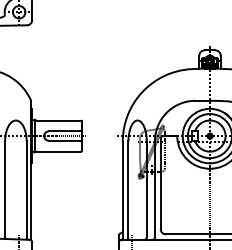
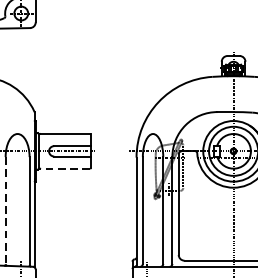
line: (58, 151) -> (65, 168), solid -> dashed
line: (5, 189) -> (6, 210), solid -> dashed

